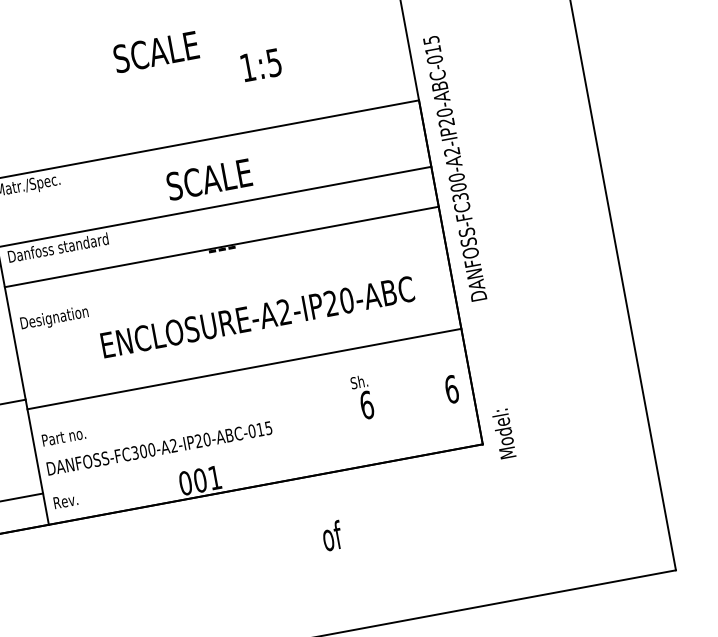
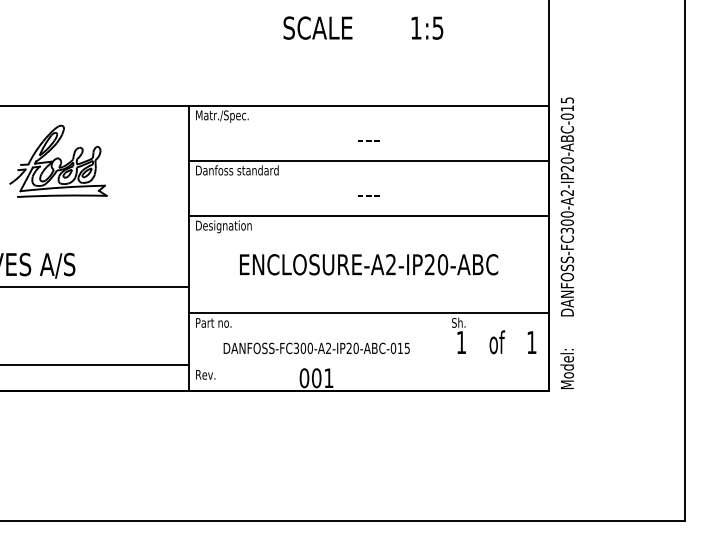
text: (155, 51) -> (317, 27), moved
text: (261, 64) -> (427, 27), moved
text: (455, 168) -> (567, 206), moved
text: (209, 178) -> (368, 137), SCALE -> ---
line: (221, 247) -> (368, 216), moved
text: (258, 316) -> (369, 264), moved
line: (244, 369) -> (368, 313), moved
text: (451, 389) -> (531, 342), 6 -> 1
text: (366, 405) -> (461, 342), 6 -> 1
text: (503, 433) -> (566, 368), moved
text: (159, 448) -> (316, 348), moved
text: (332, 536) -> (497, 342), moved

